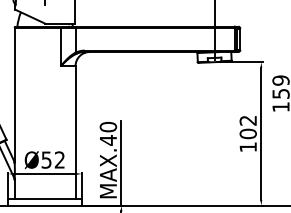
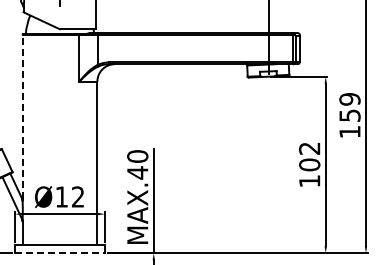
line: (14, 94) -> (22, 116), solid -> dashed
text: (46, 159) -> (61, 196), Ø52 -> Ø12
line: (45, 205) -> (60, 253), solid -> dashed

